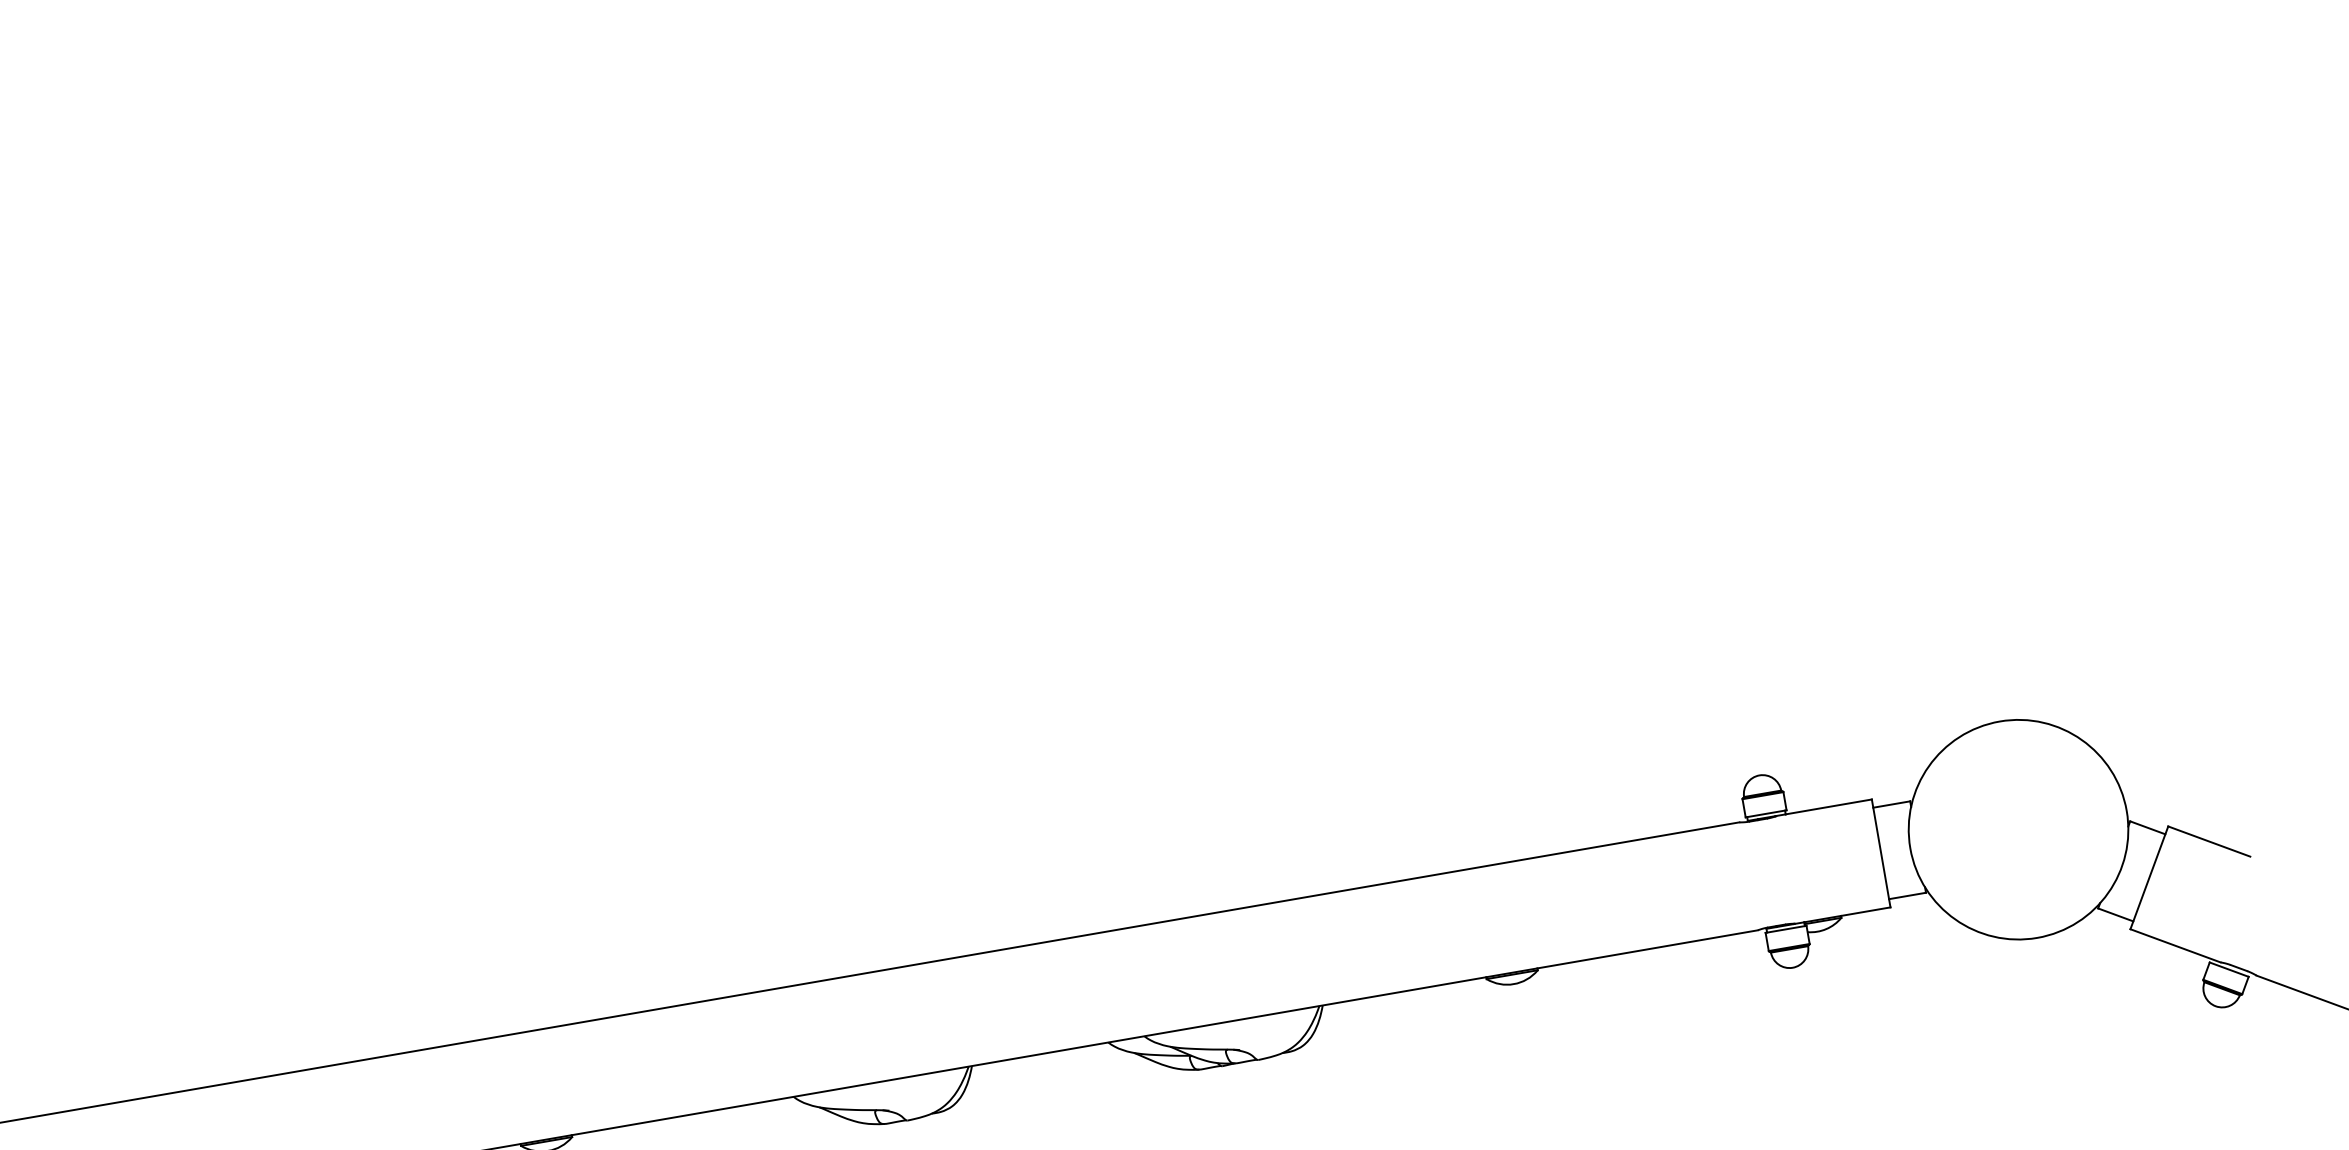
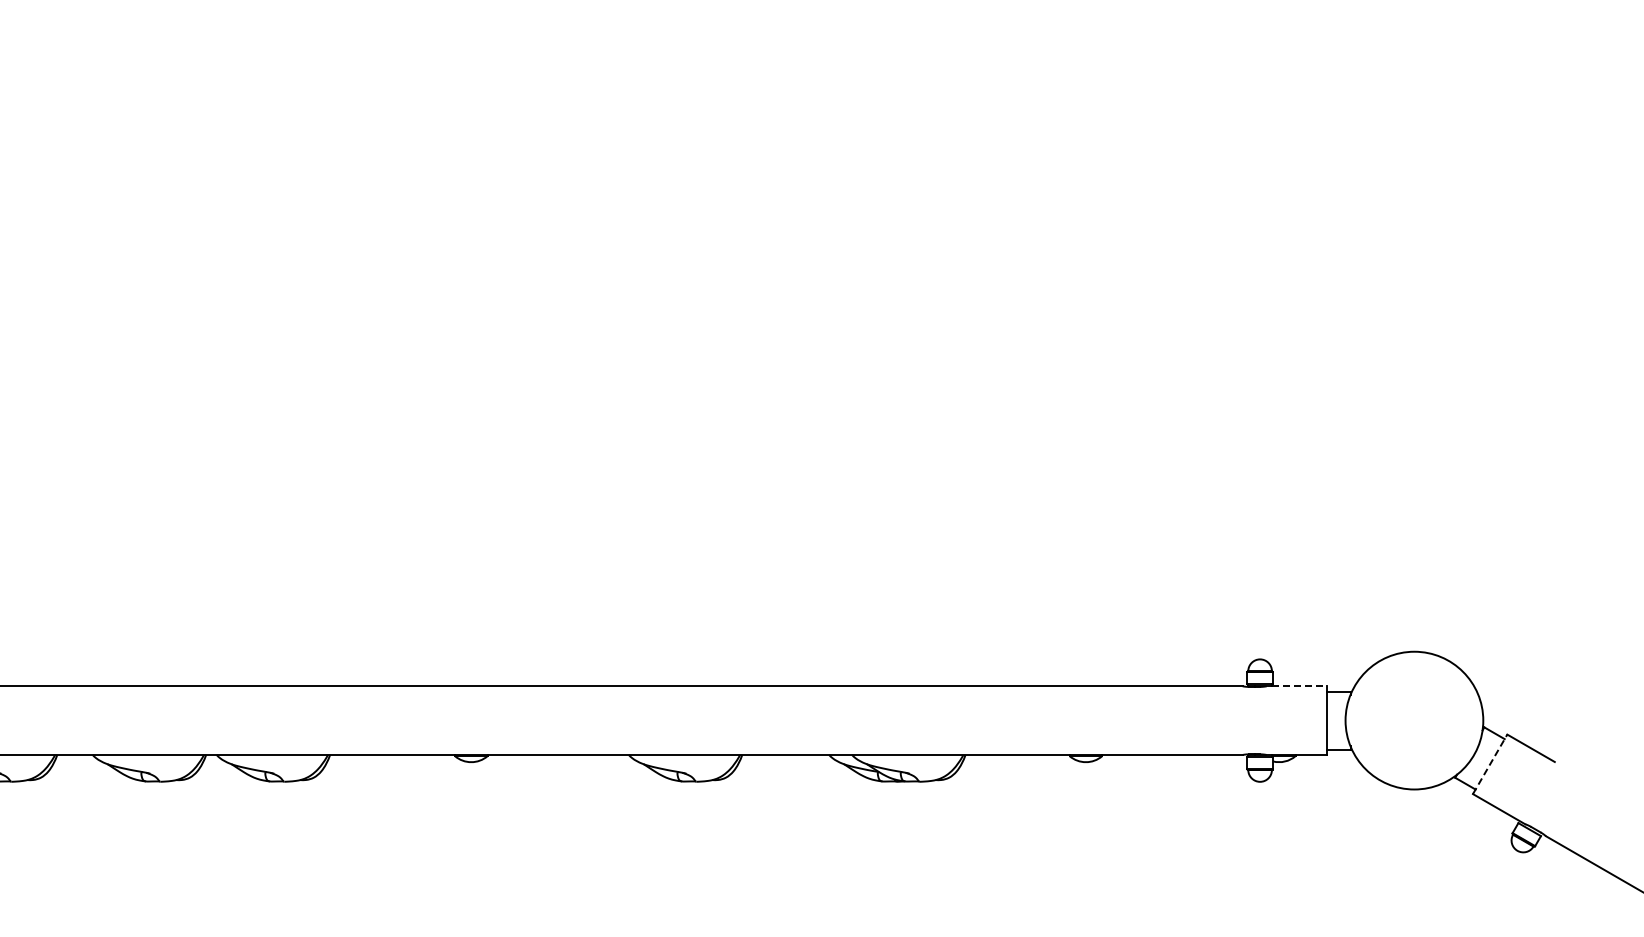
line: (1830, 807) -> (1300, 686), solid -> dashed
line: (2149, 876) -> (1490, 763), solid -> dashed

